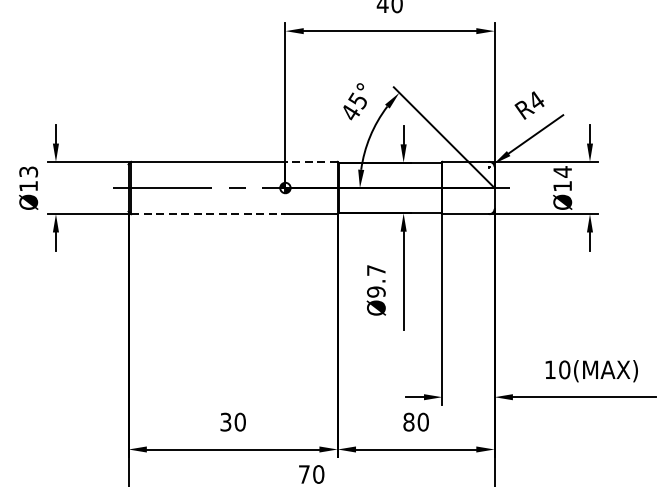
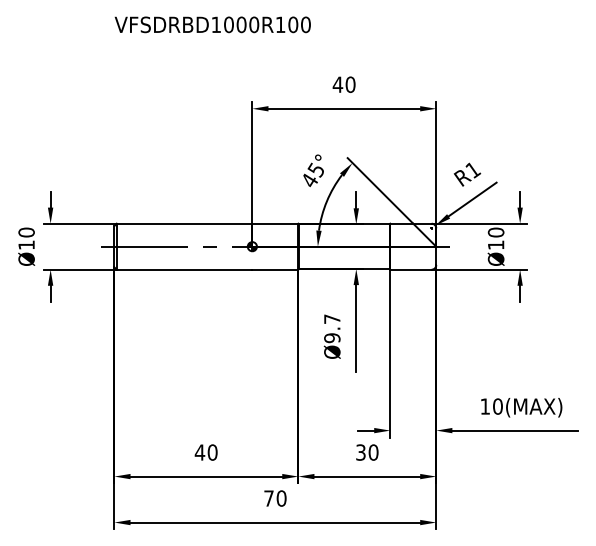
text: (536, 100) -> (473, 169), R4 -> R1
line: (311, 161) -> (275, 223), dashed -> solid
text: (28, 171) -> (26, 232), Ø13 -> Ø10
text: (561, 171) -> (495, 232), Ø14 -> Ø10
line: (208, 213) -> (184, 269), dashed -> solid
text: (225, 422) -> (199, 452), 30 -> 40
text: (408, 422) -> (360, 452), 80 -> 30

